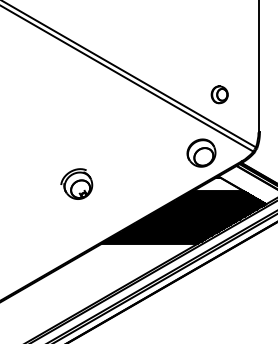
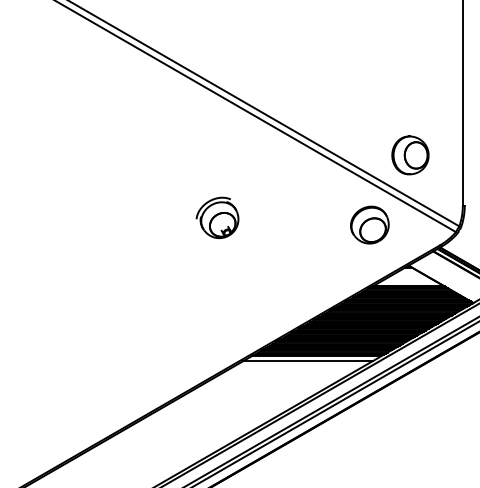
part: (219, 94) -> (410, 155), size x1.67
part: (201, 152) -> (369, 224), moved
part: (76, 183) -> (217, 217), moved
line: (143, 247) -> (307, 361), added

